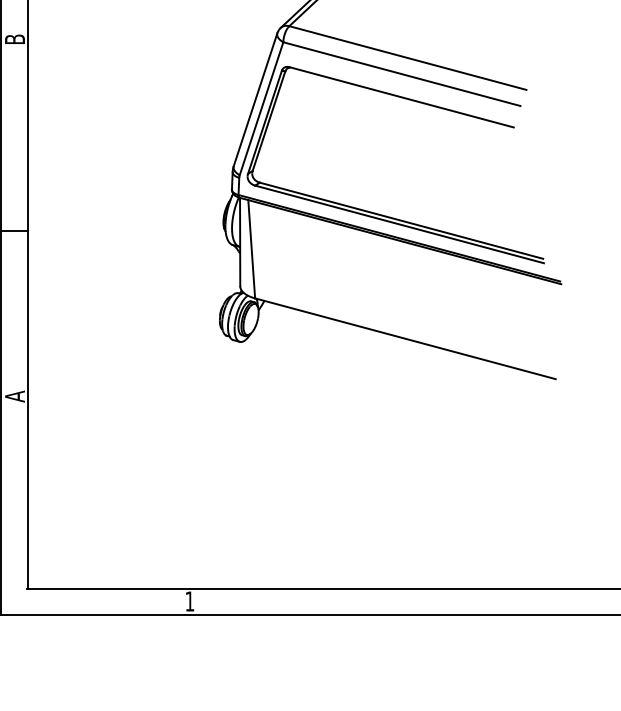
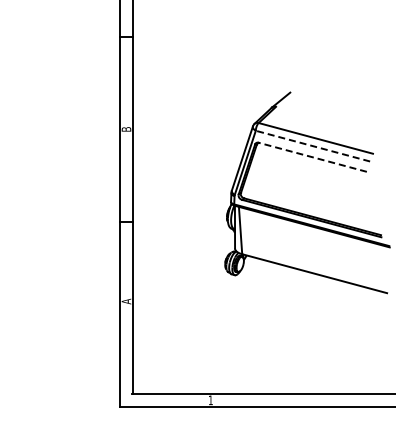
line: (400, 74) -> (312, 146), solid -> dashed
line: (400, 97) -> (312, 157), solid -> dashed

